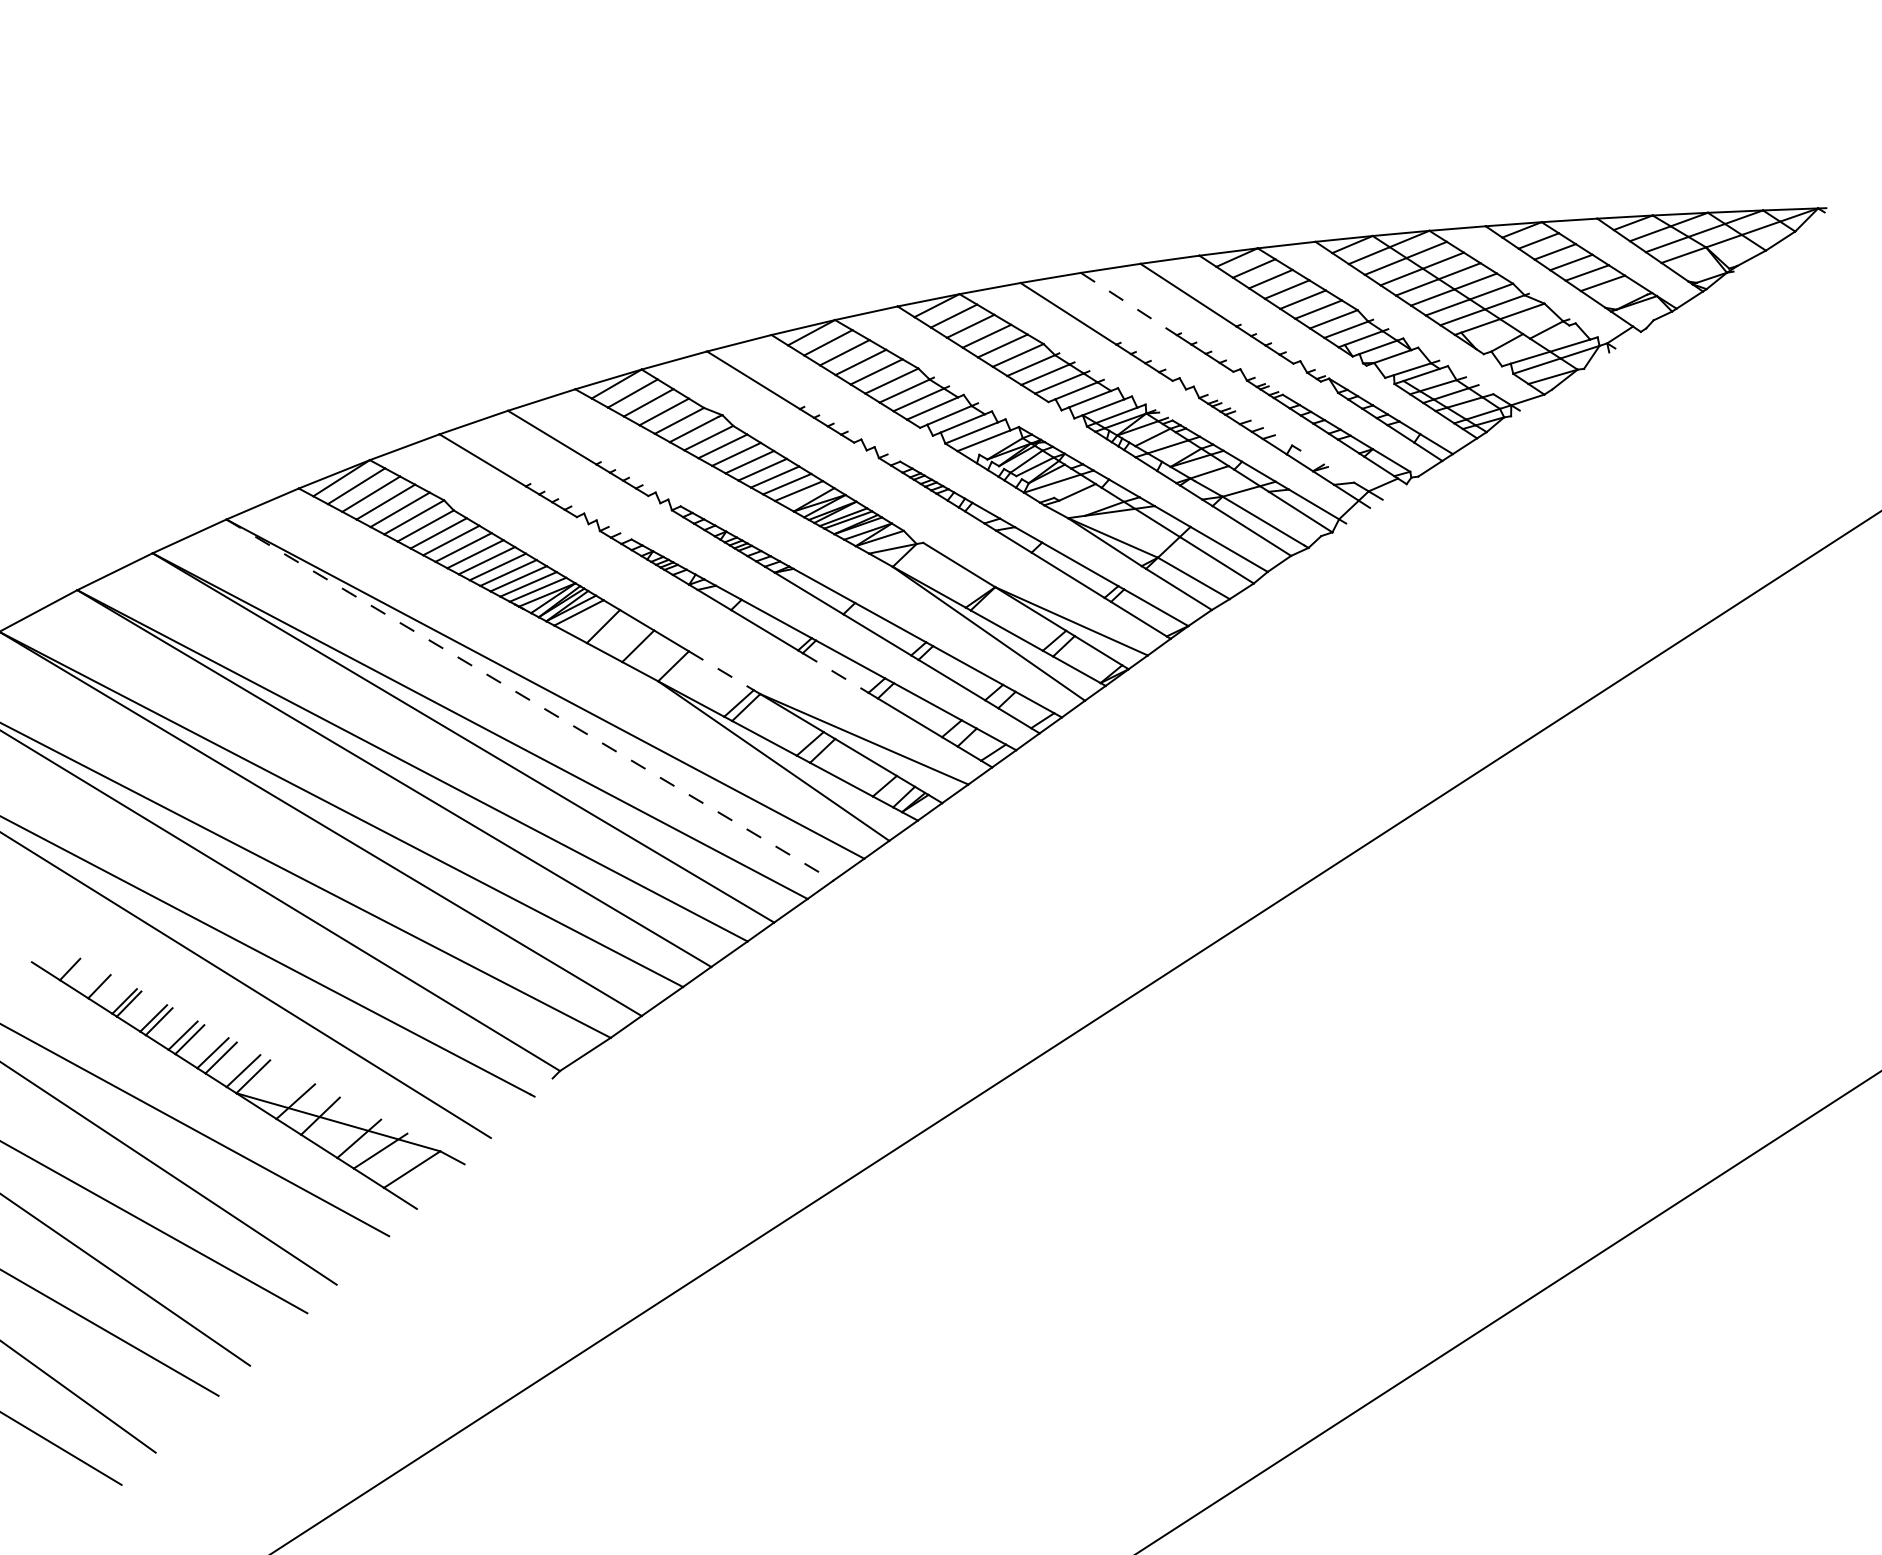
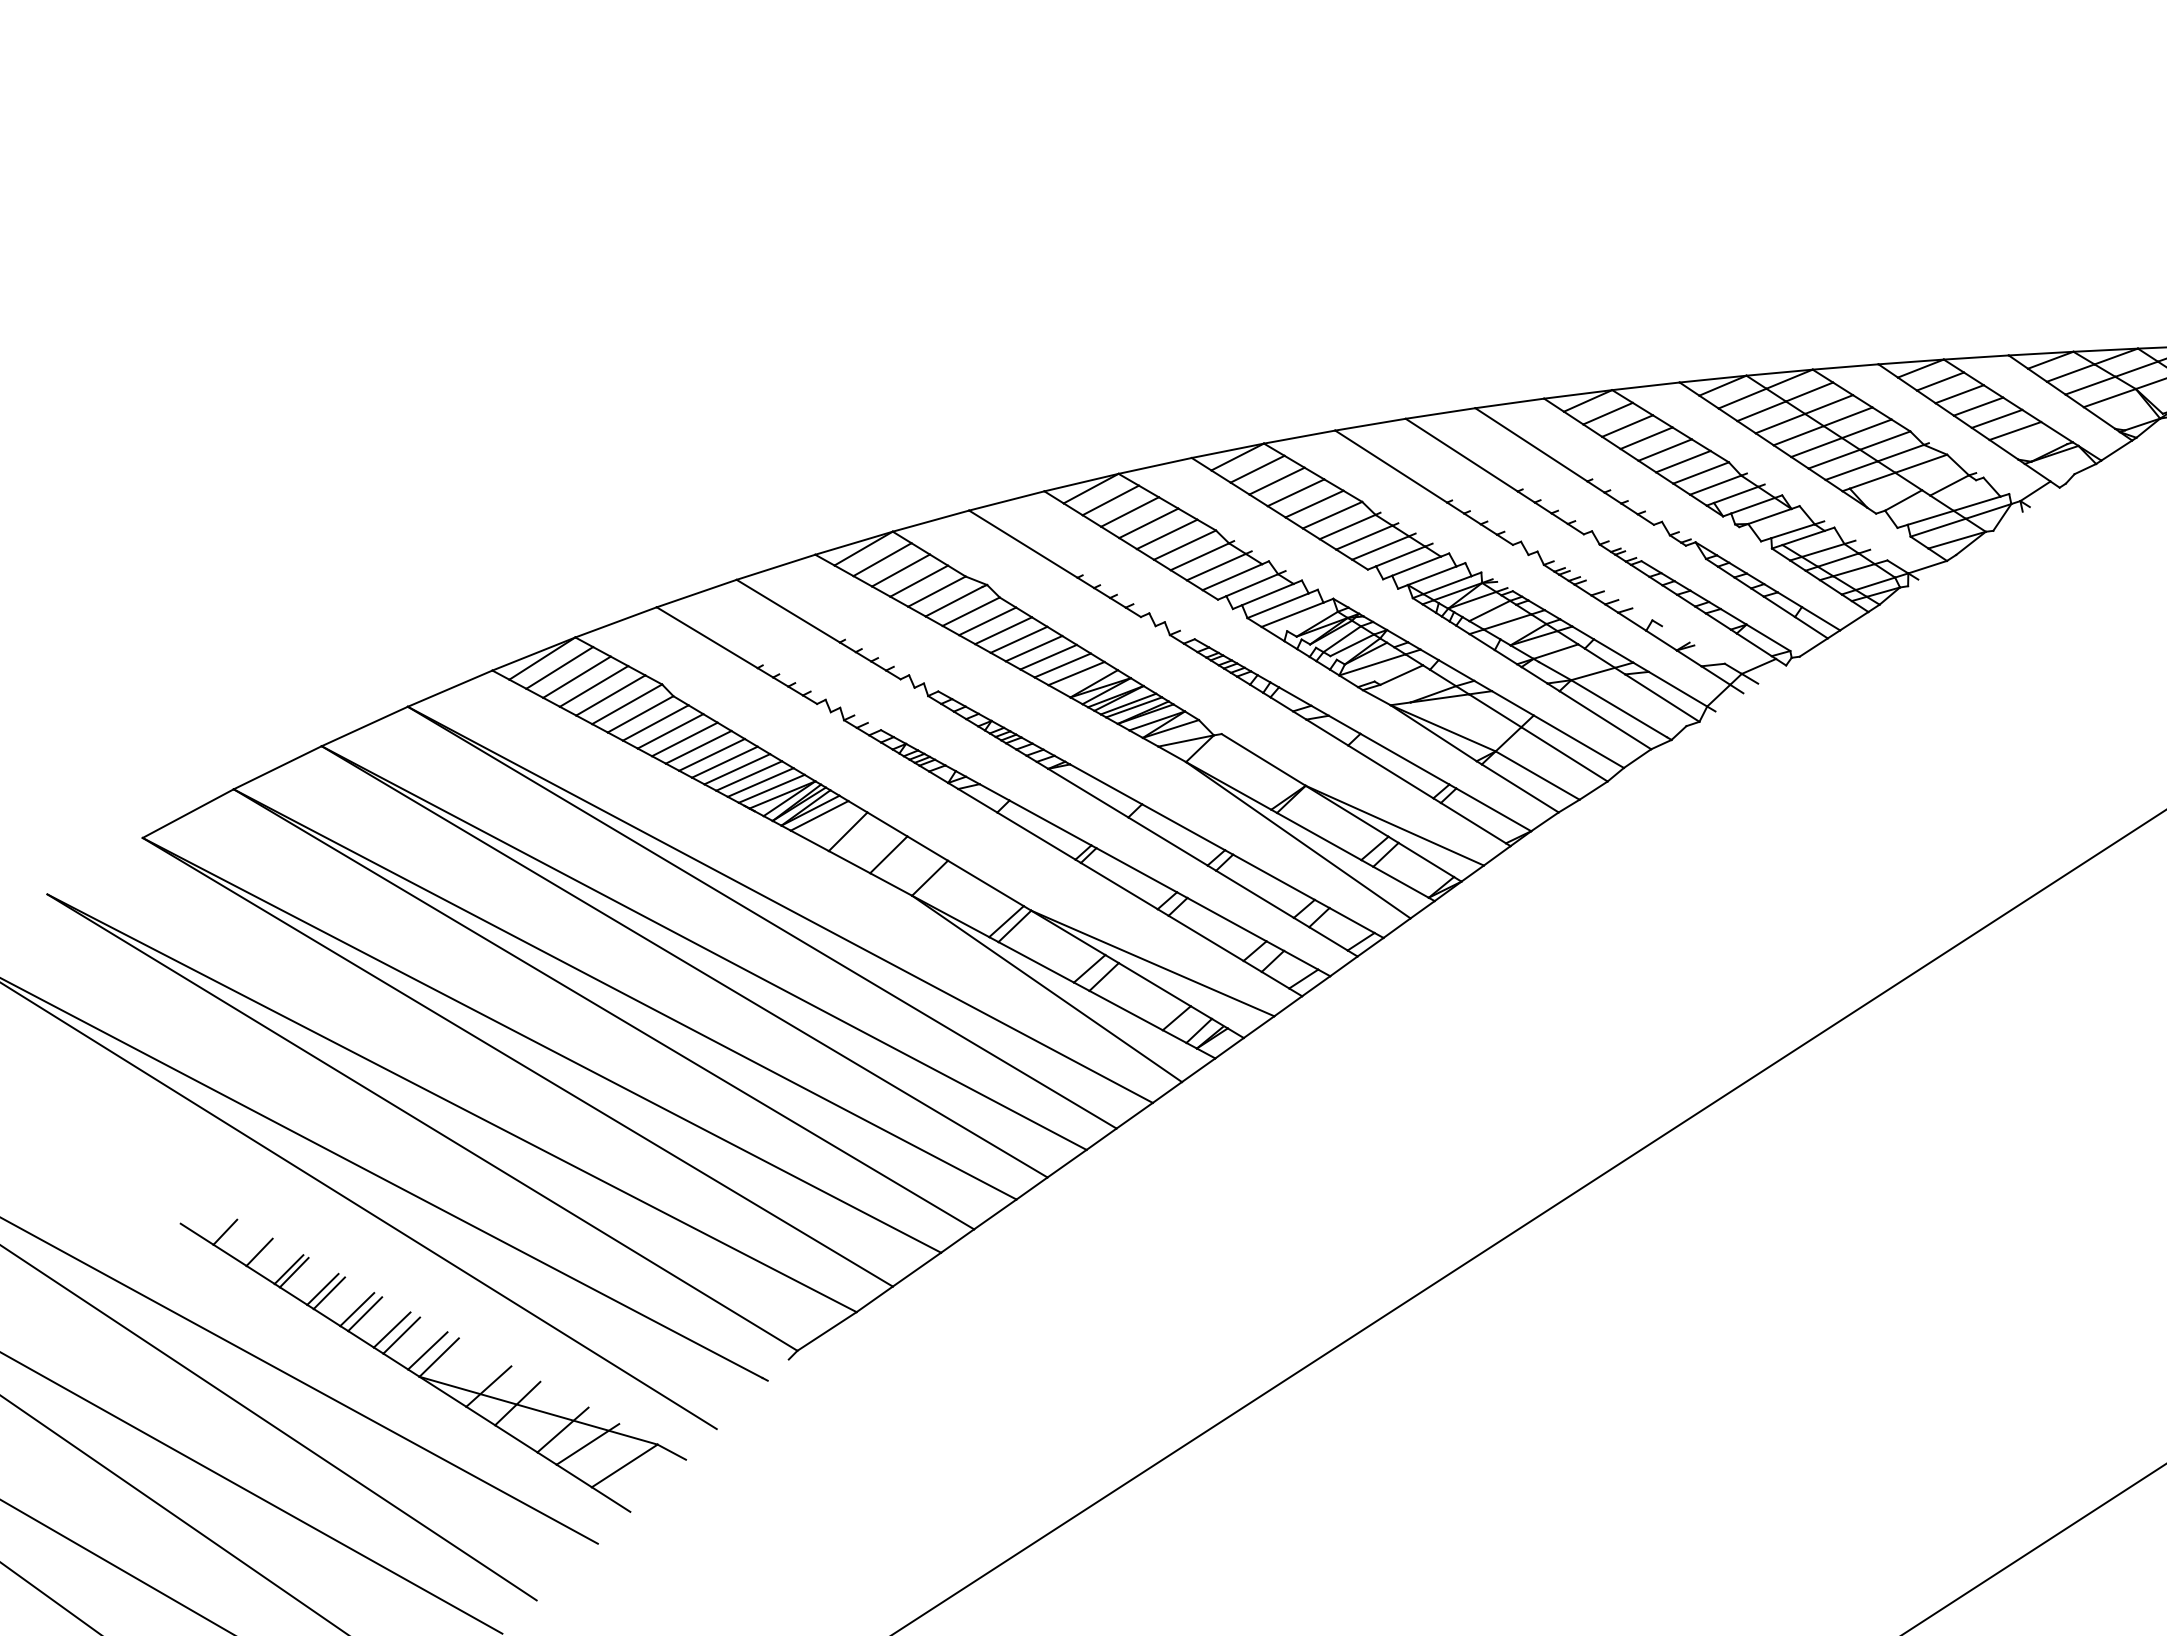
line: (1129, 304) -> (1462, 455), dashed -> solid
line: (721, 670) -> (986, 883), dashed -> solid
line: (836, 673) -> (1120, 886), dashed -> solid
line: (530, 700) -> (762, 918), dashed -> solid

